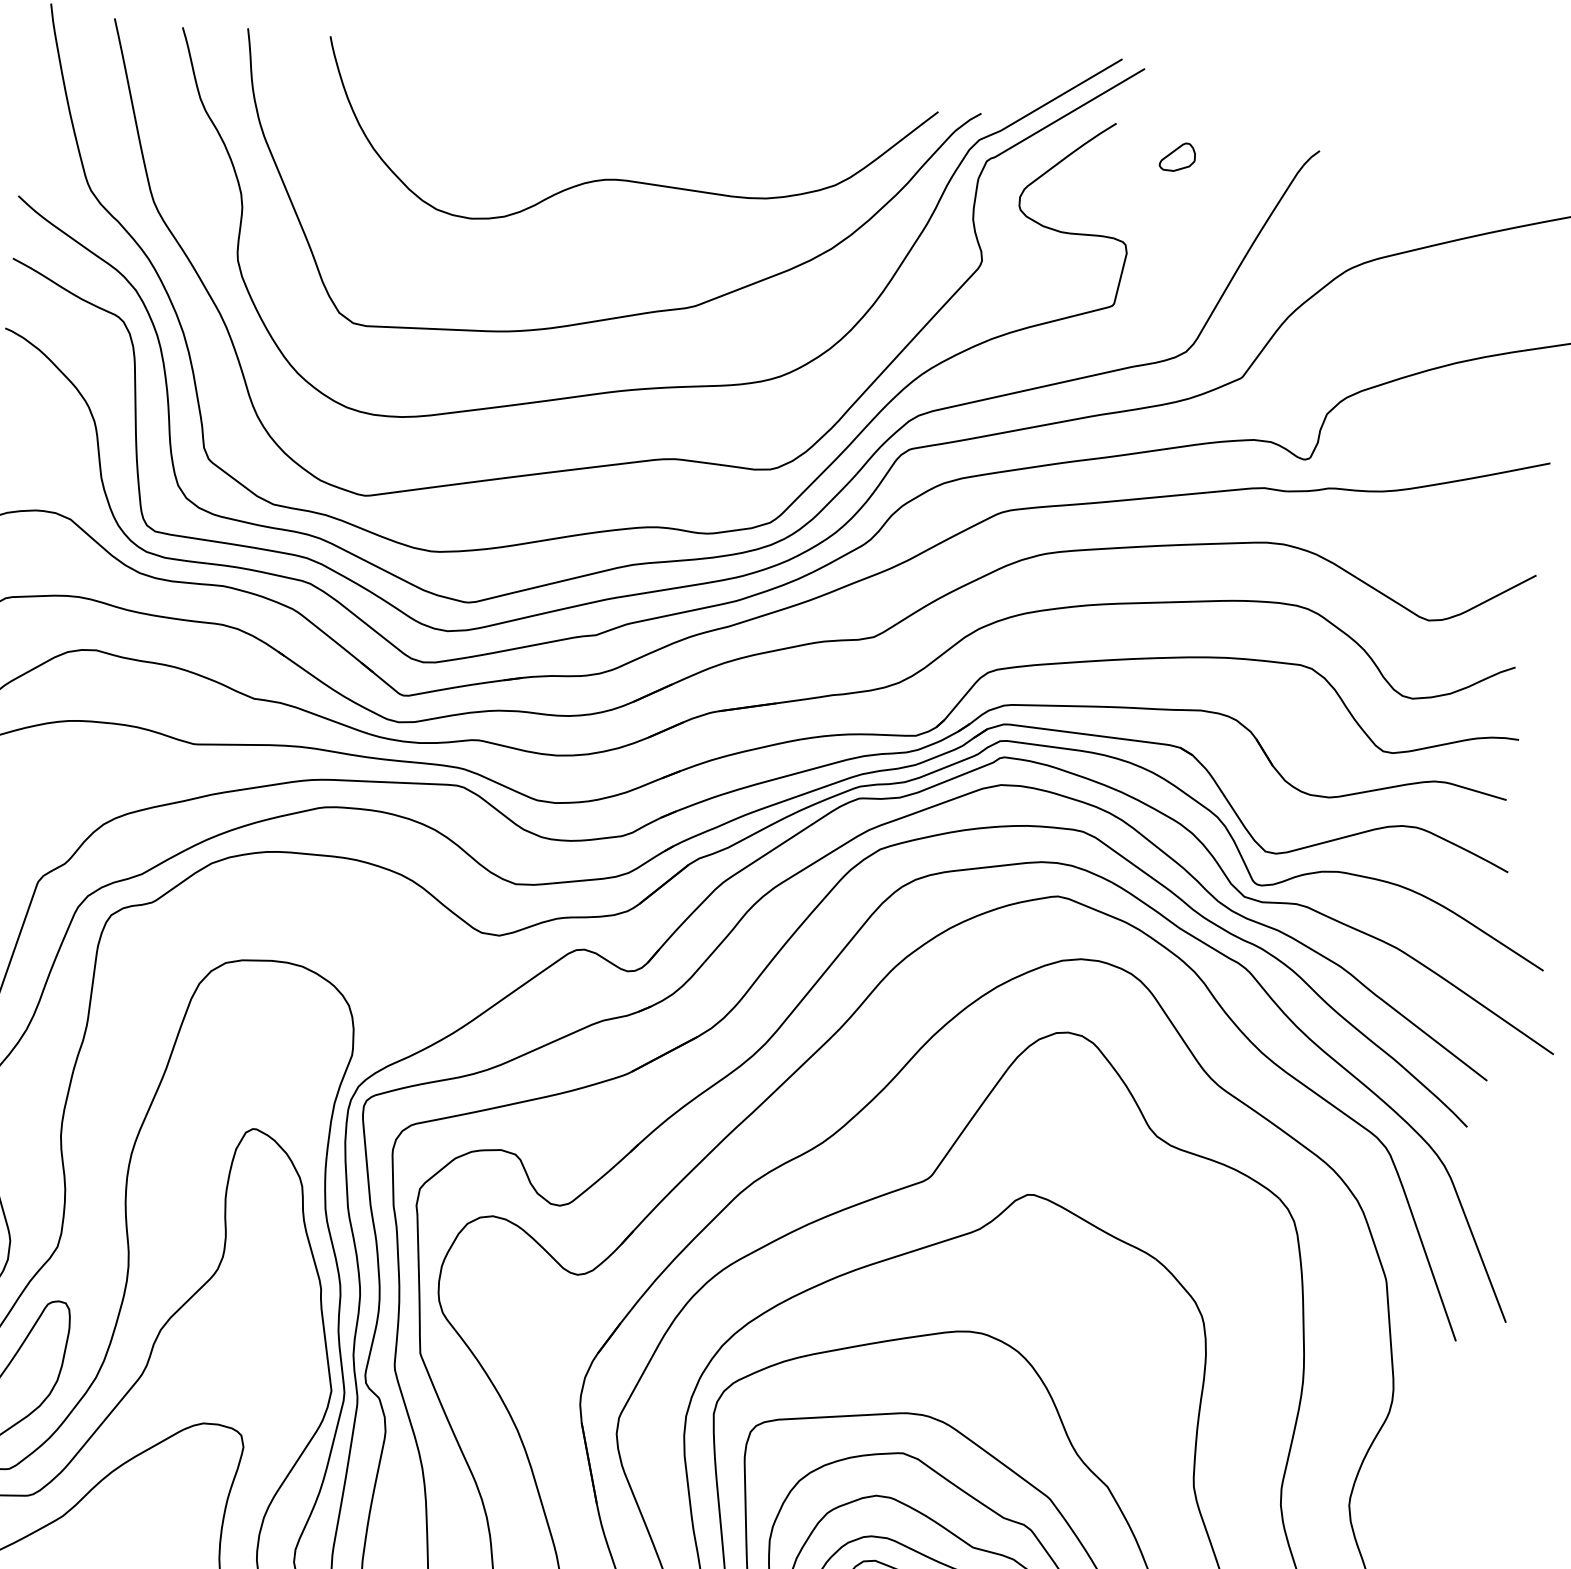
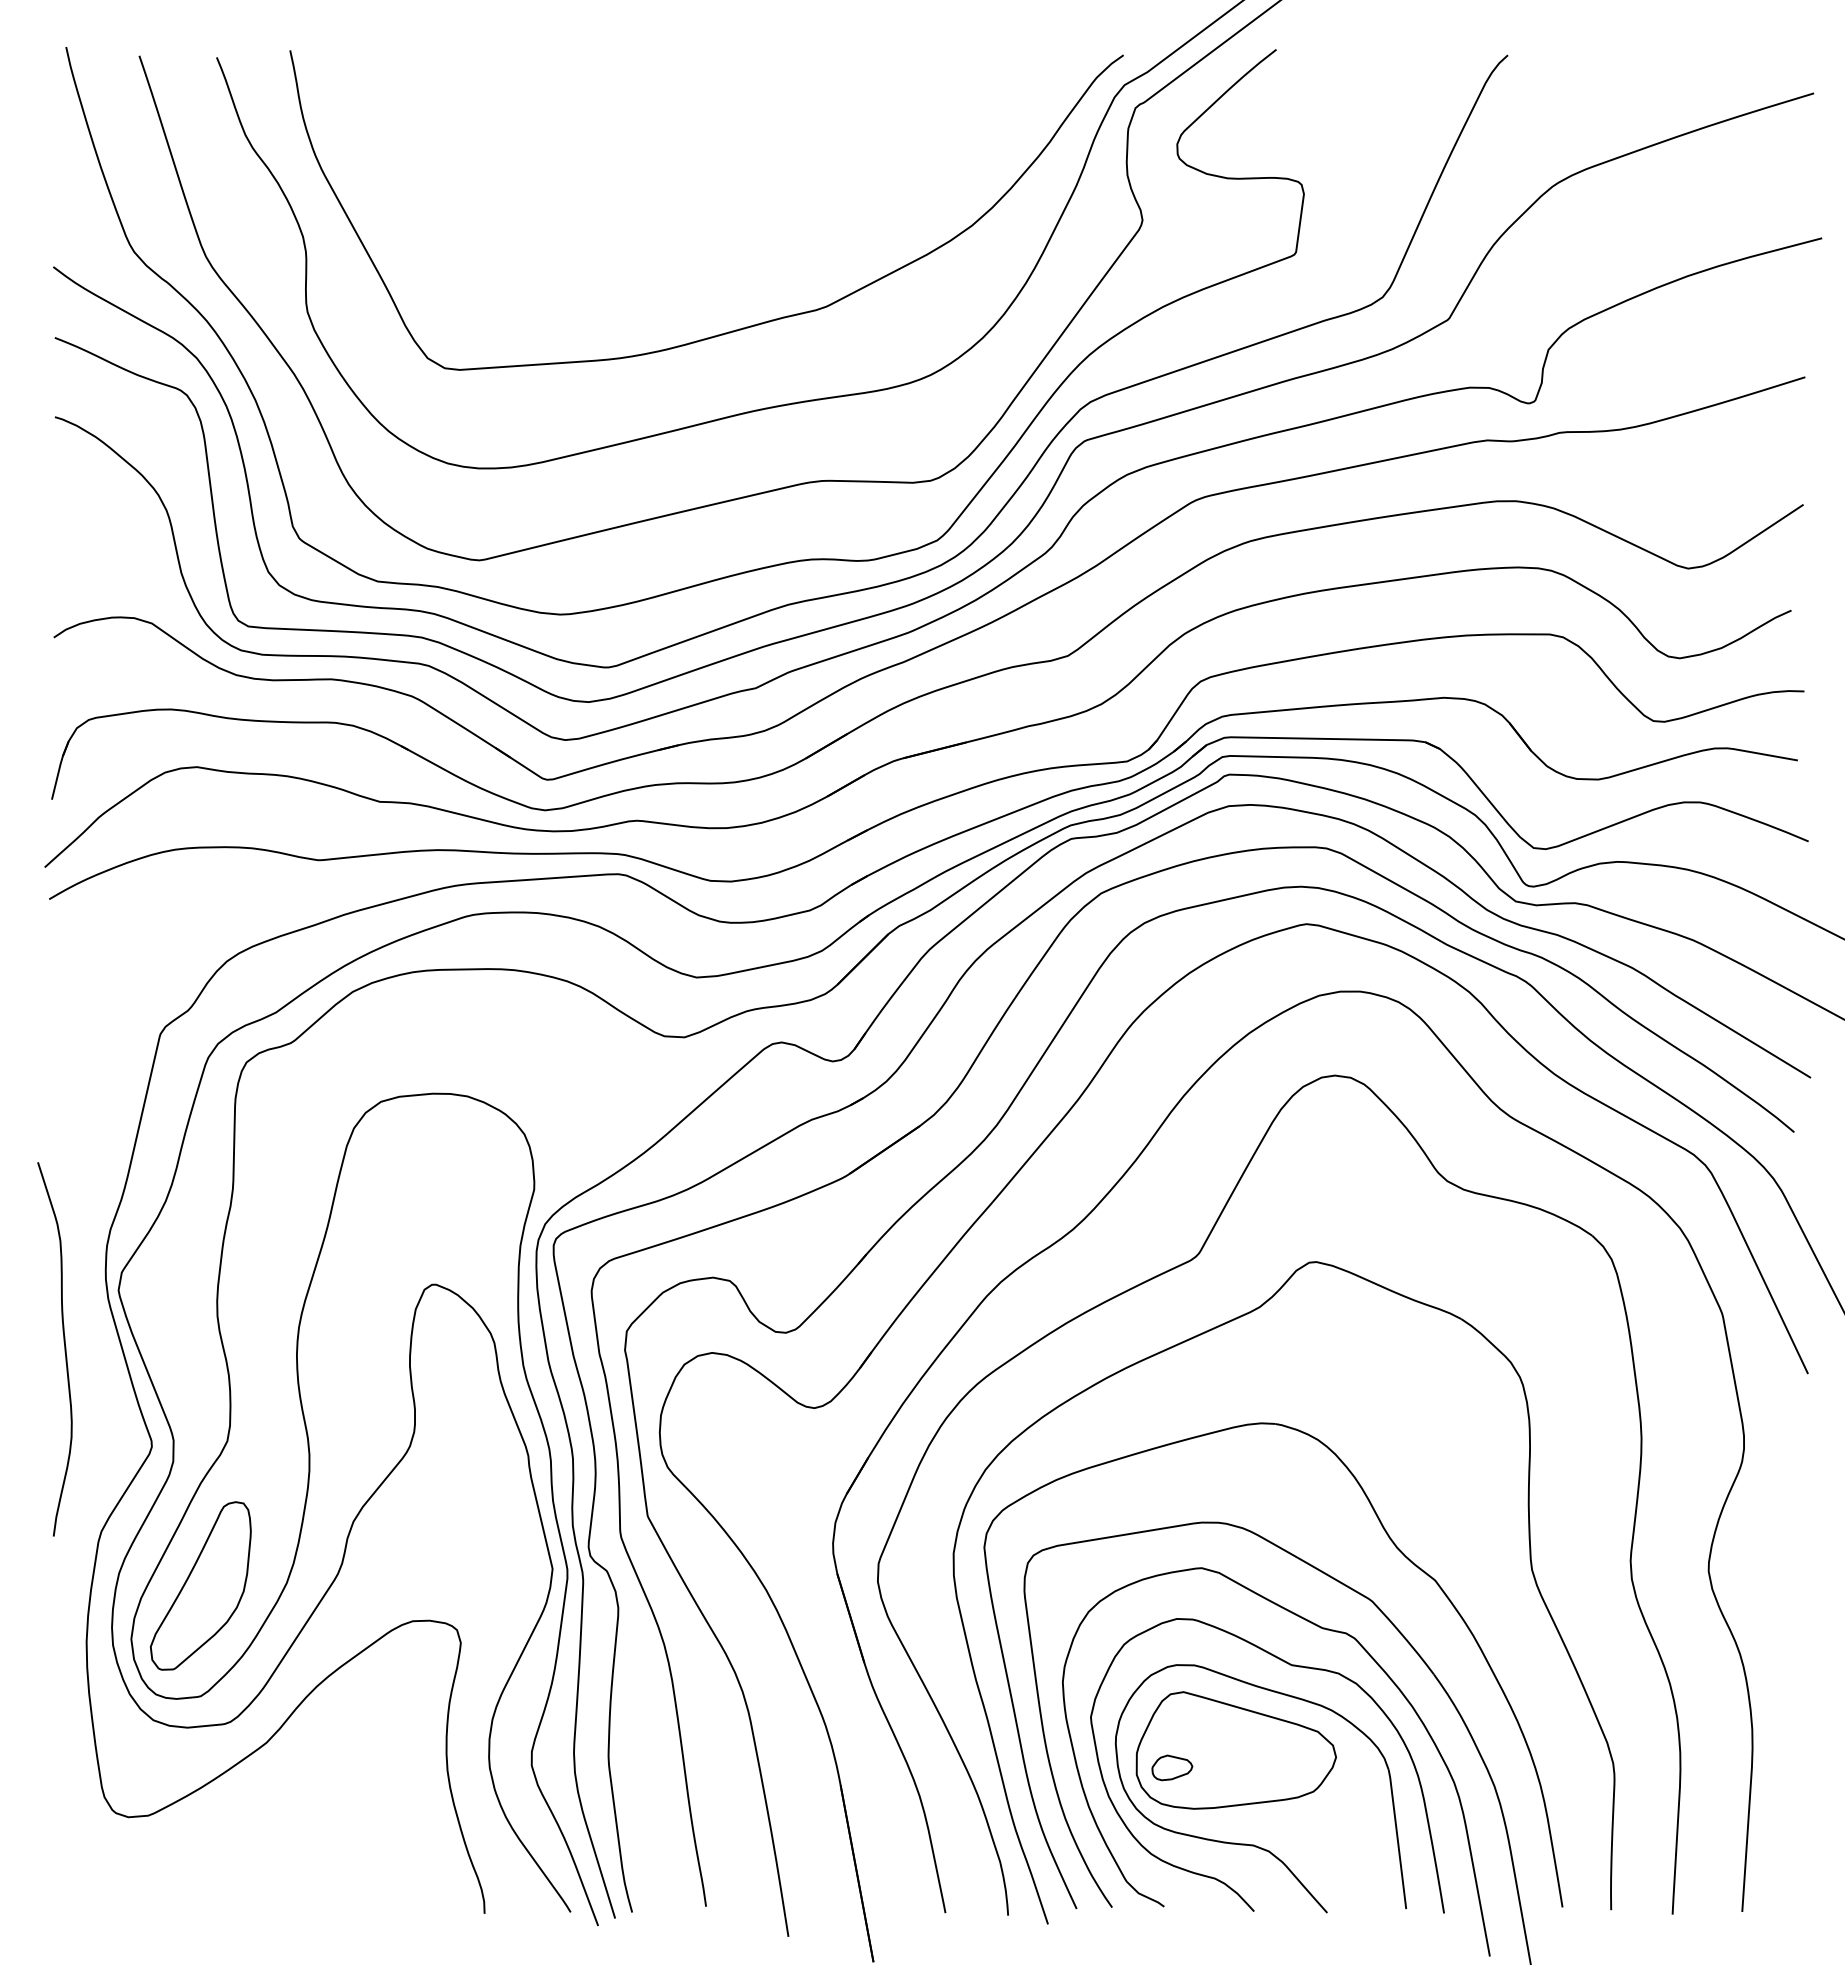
part: (1177, 156) -> (1349, 79), removed
curve: (622, 179) -> (729, 173), removed

